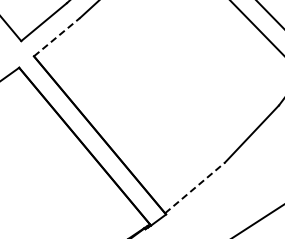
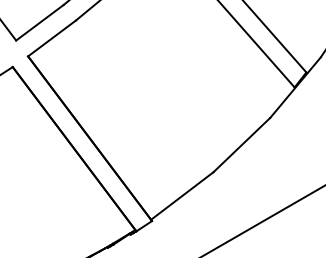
line: (57, 37) -> (52, 38), dashed -> solid
line: (195, 187) -> (182, 195), dashed -> solid

